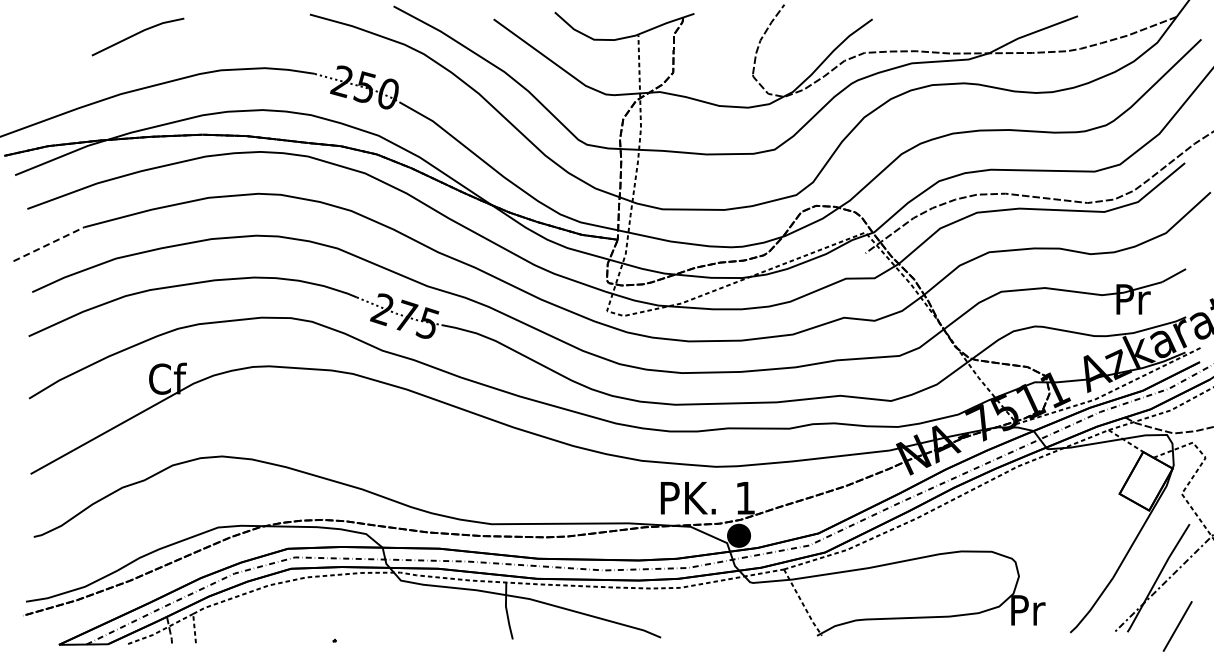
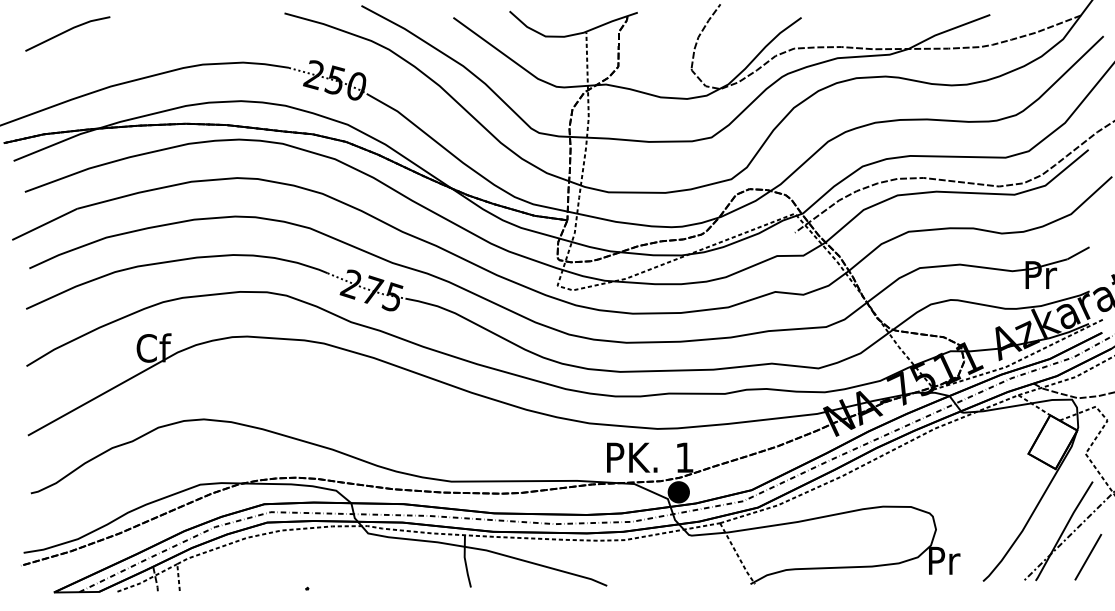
line: (136, 35) -> (66, 32), moved
line: (49, 244) -> (45, 224), dashed -> solid
line: (1177, 626) -> (1088, 557), moved

